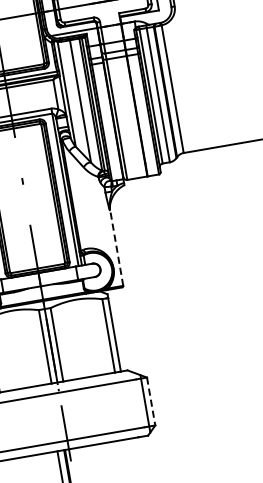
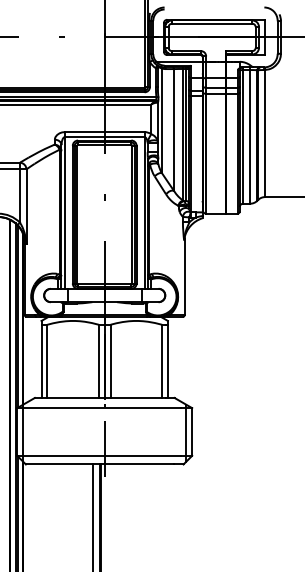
line: (116, 246) -> (184, 276), dashed -> solid
line: (151, 400) -> (192, 431), dashed -> solid

